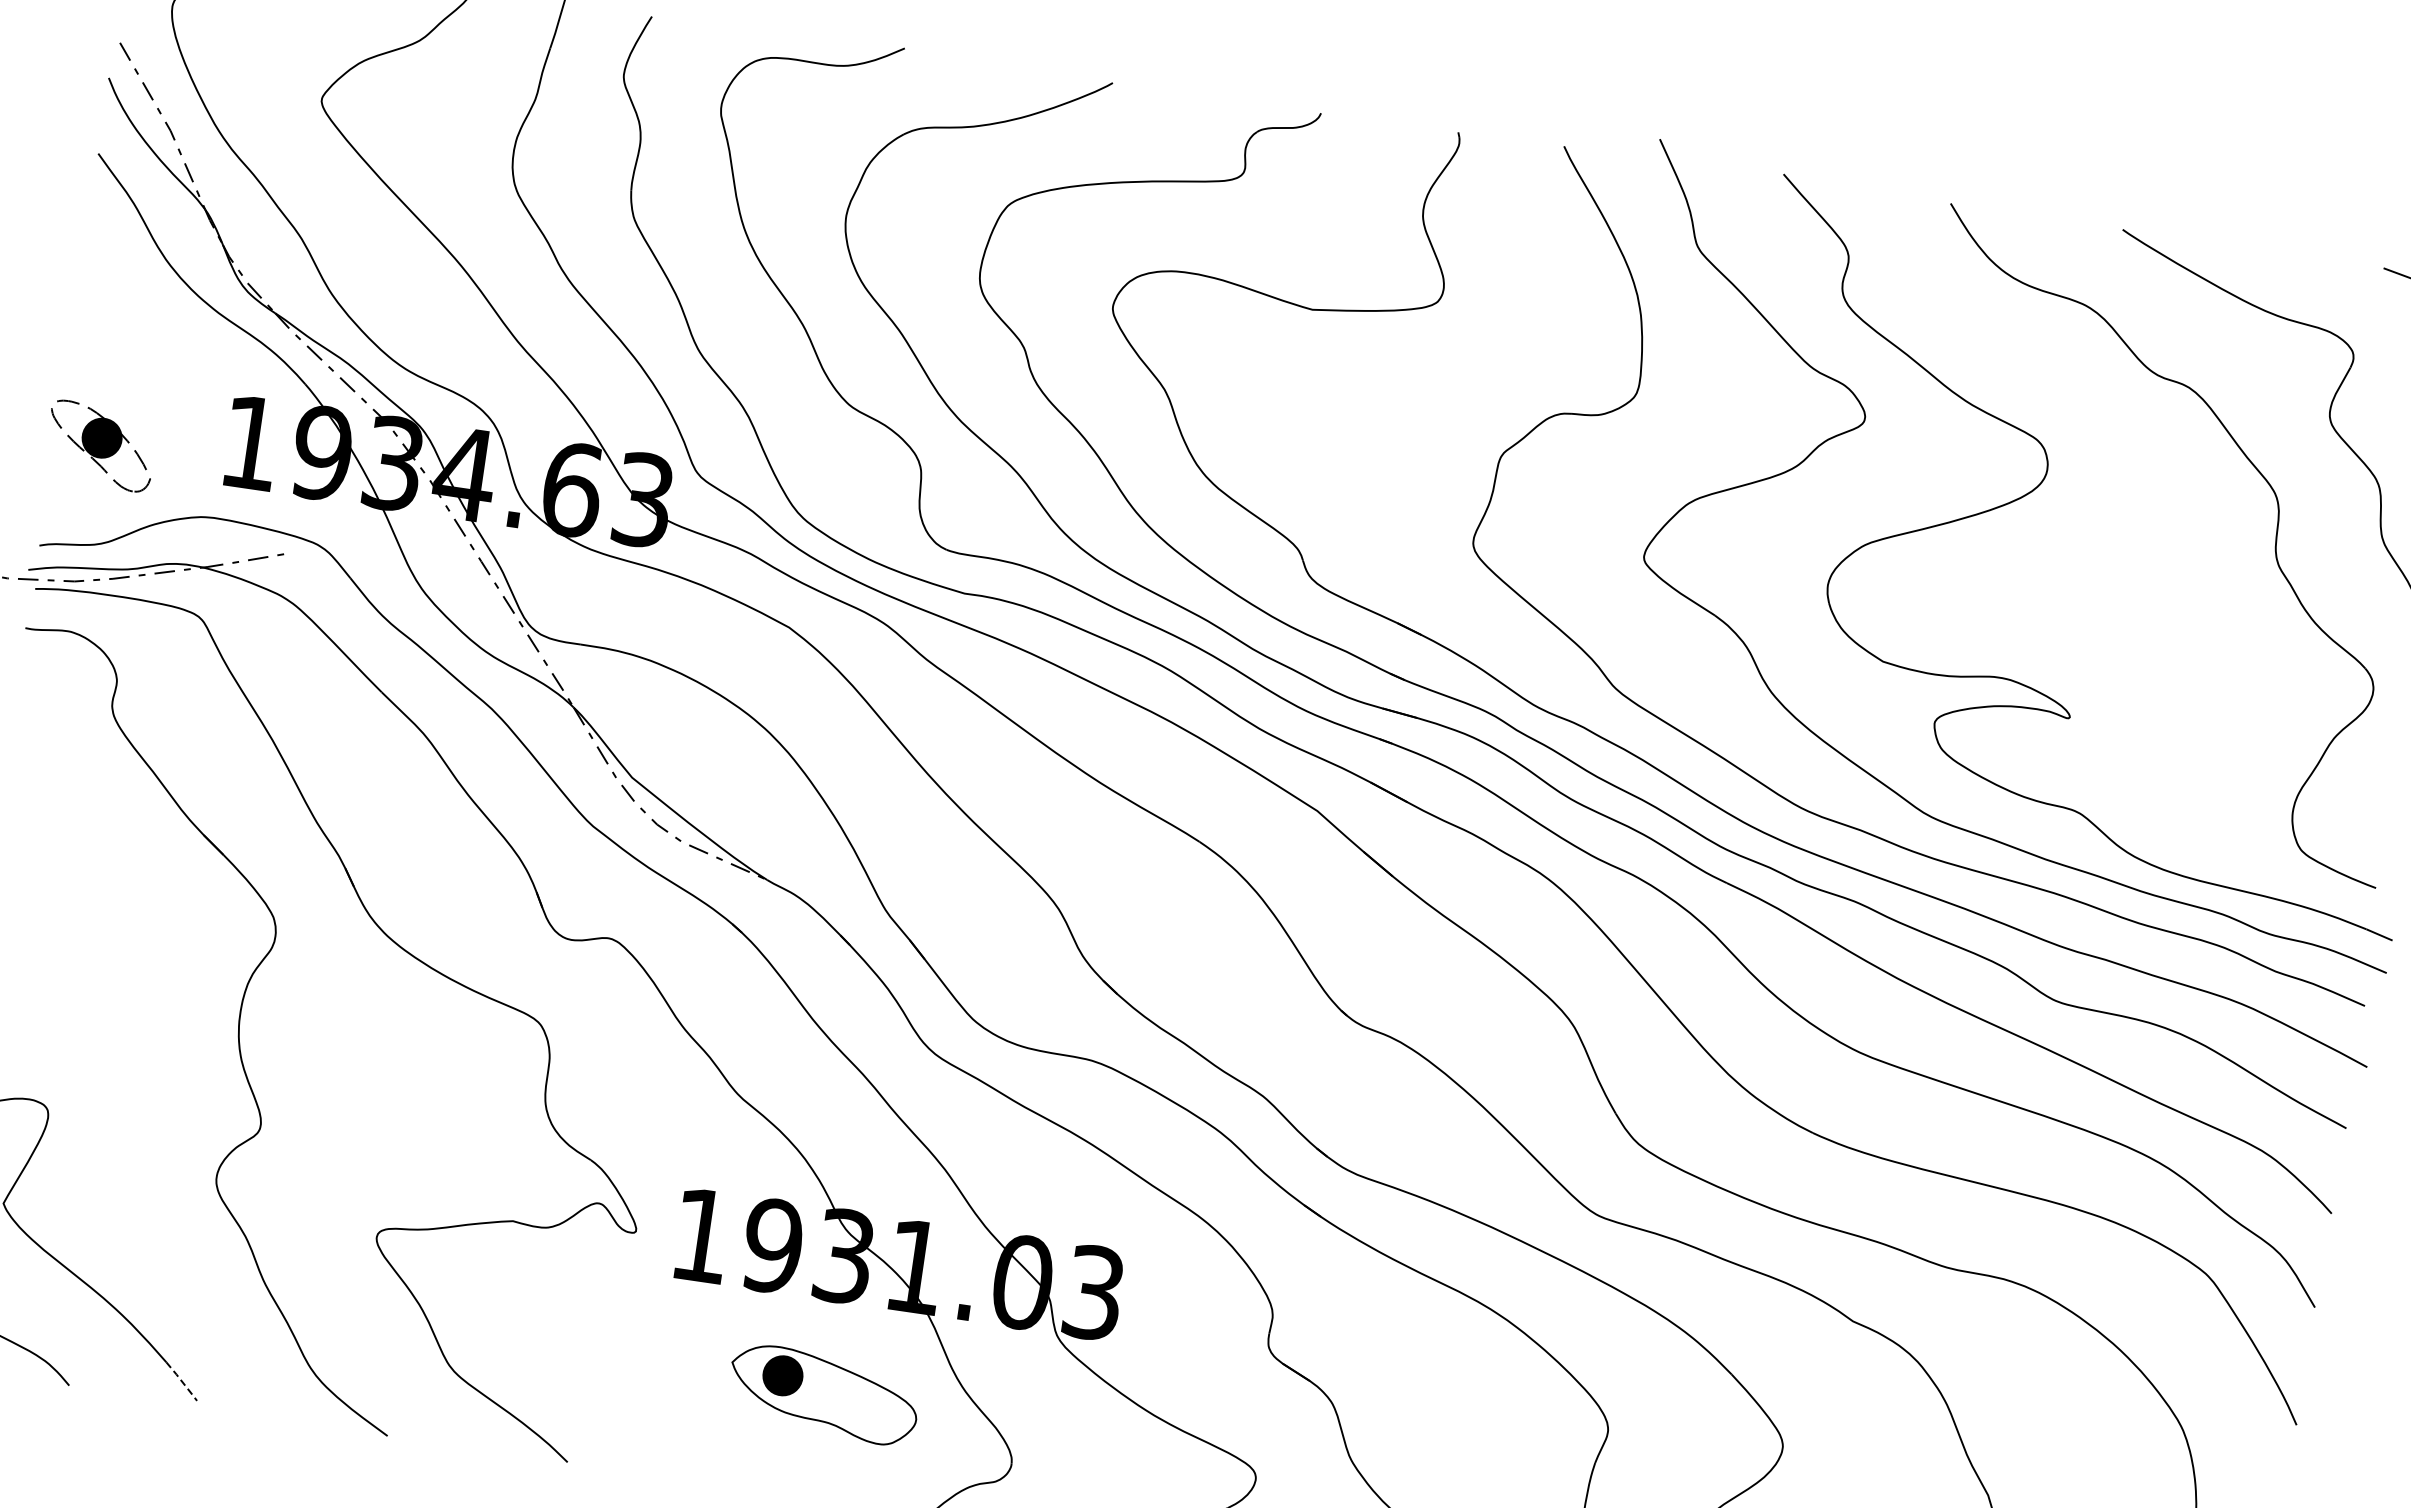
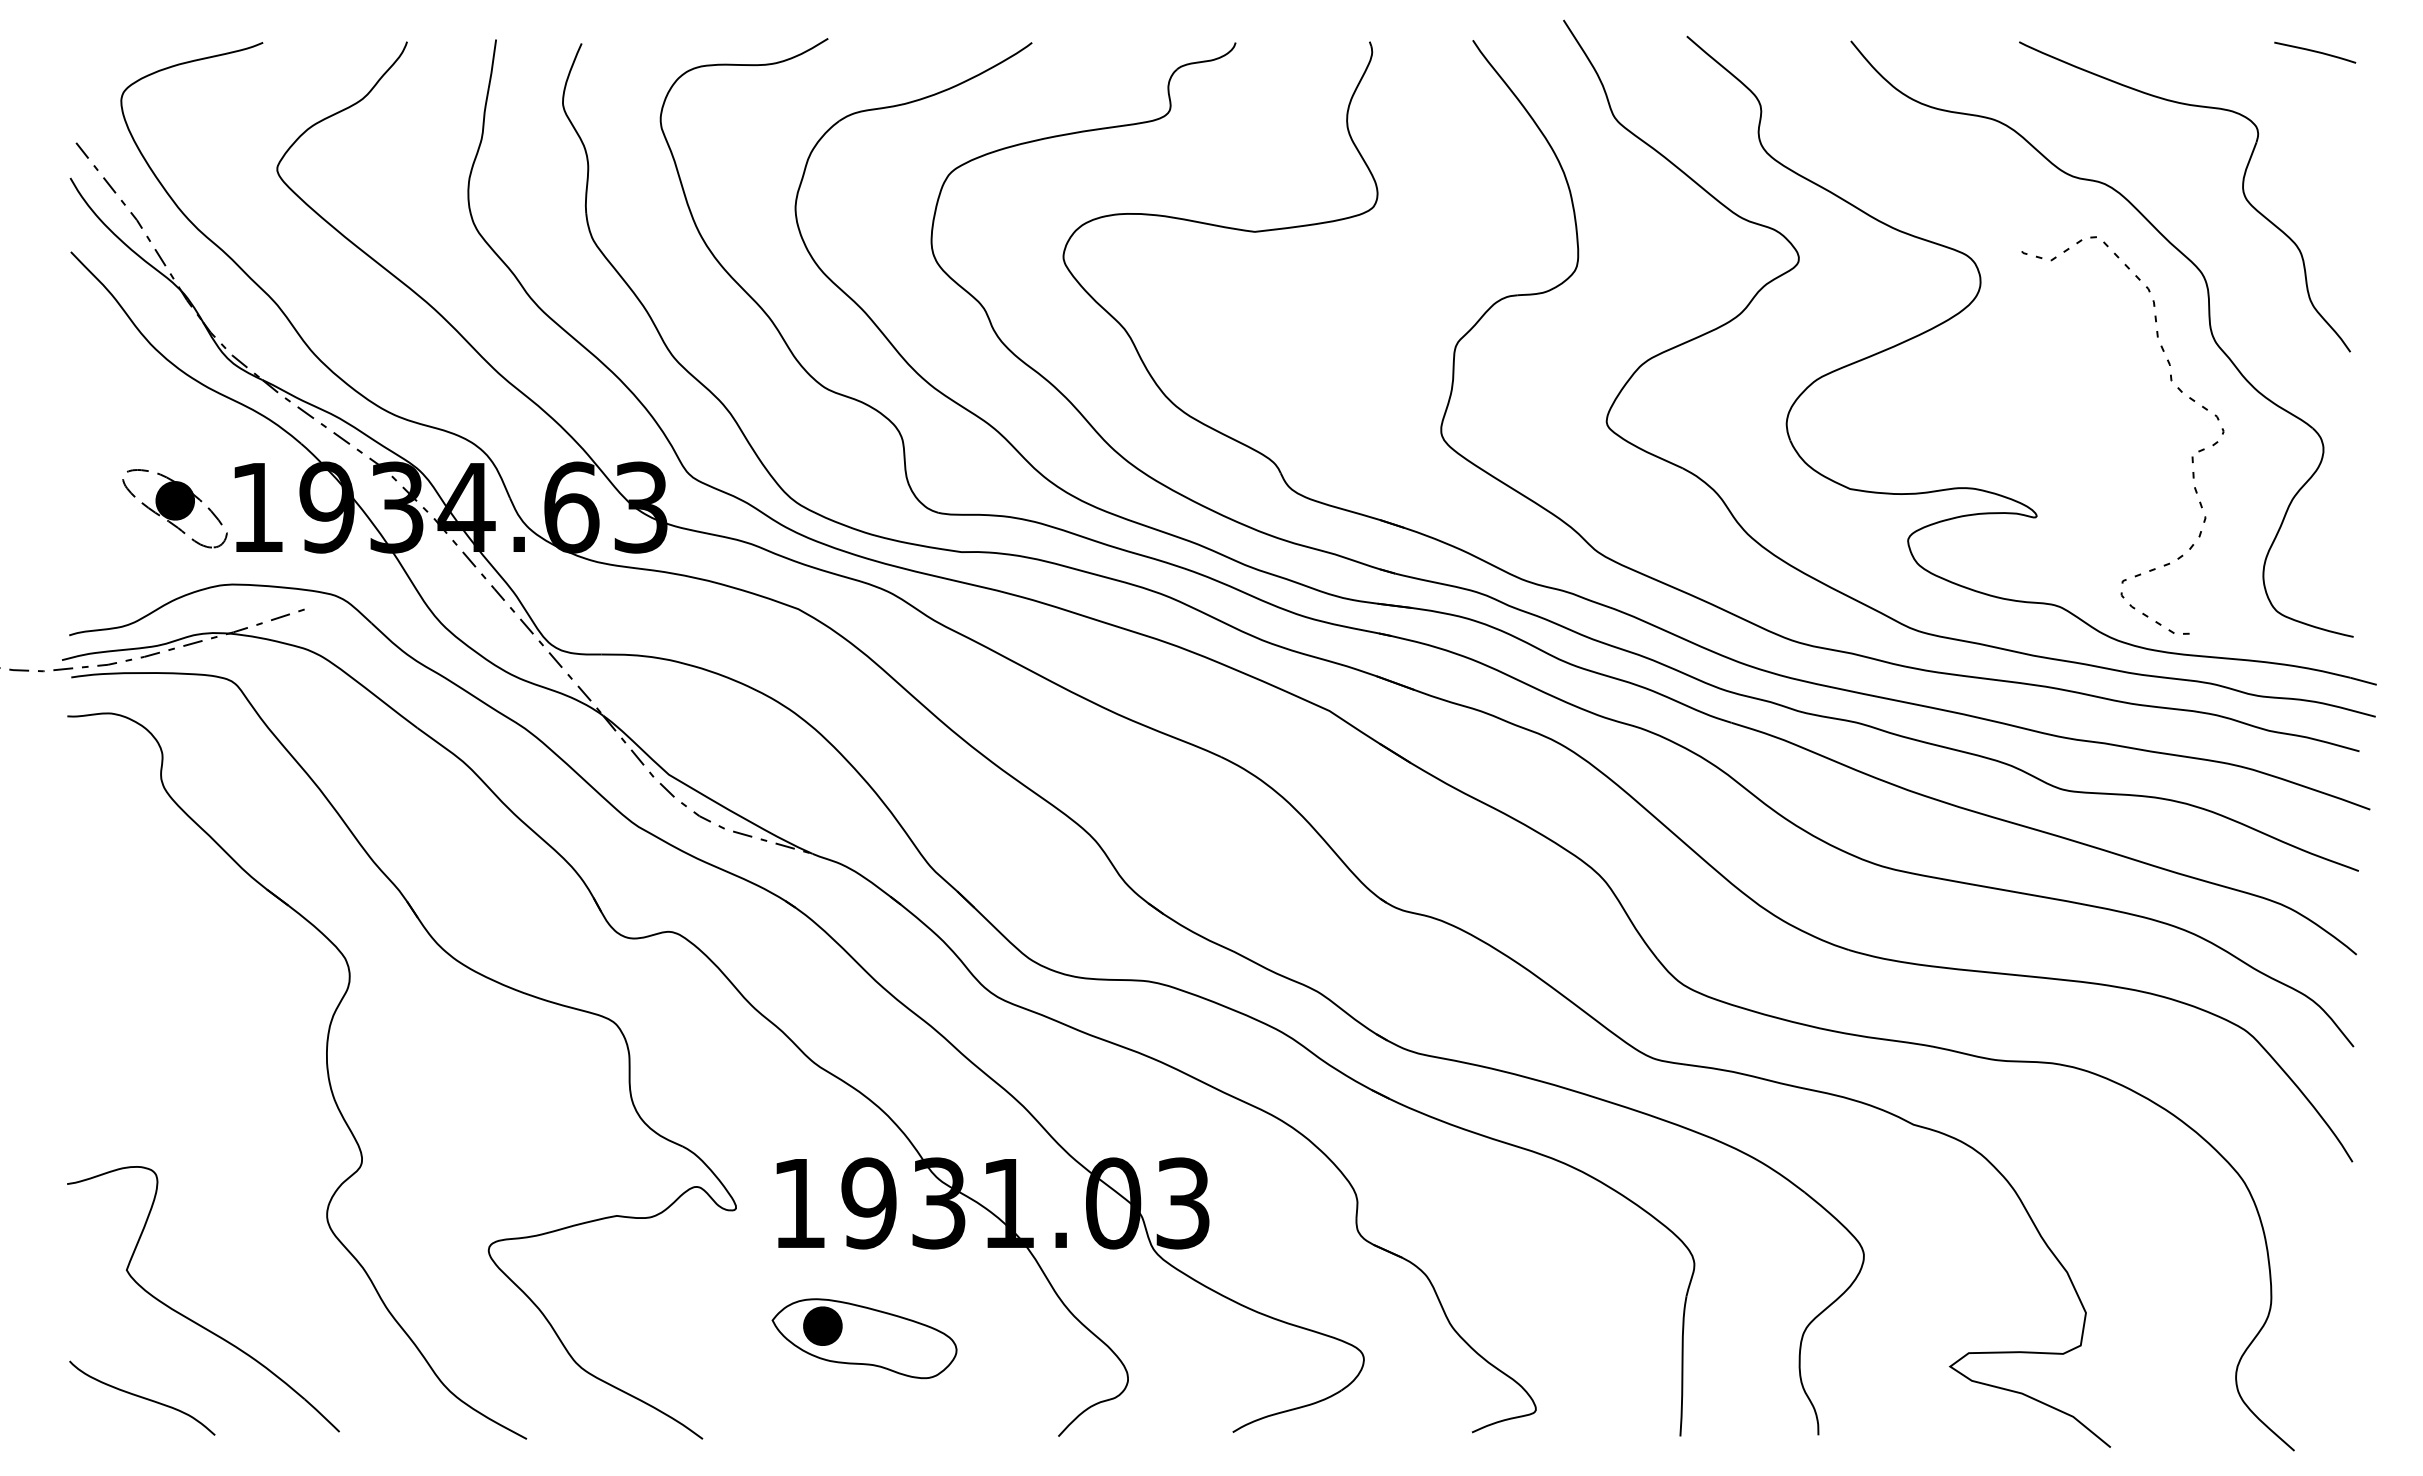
part: (100, 445) -> (174, 508), moved
curve: (2237, 679) -> (2191, 456), added
line: (182, 1381) -> (322, 1415), dashed -> solid
part: (823, 1394) -> (864, 1338), moved

